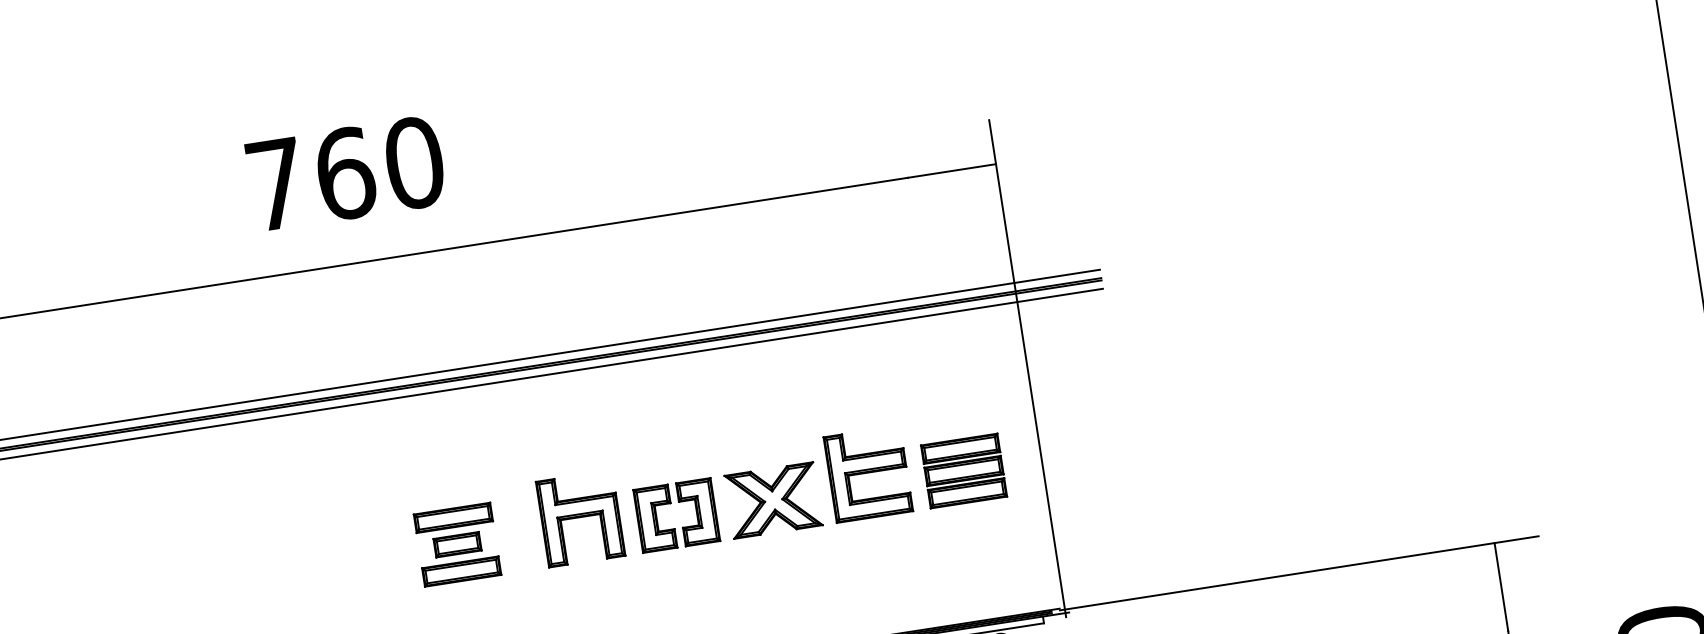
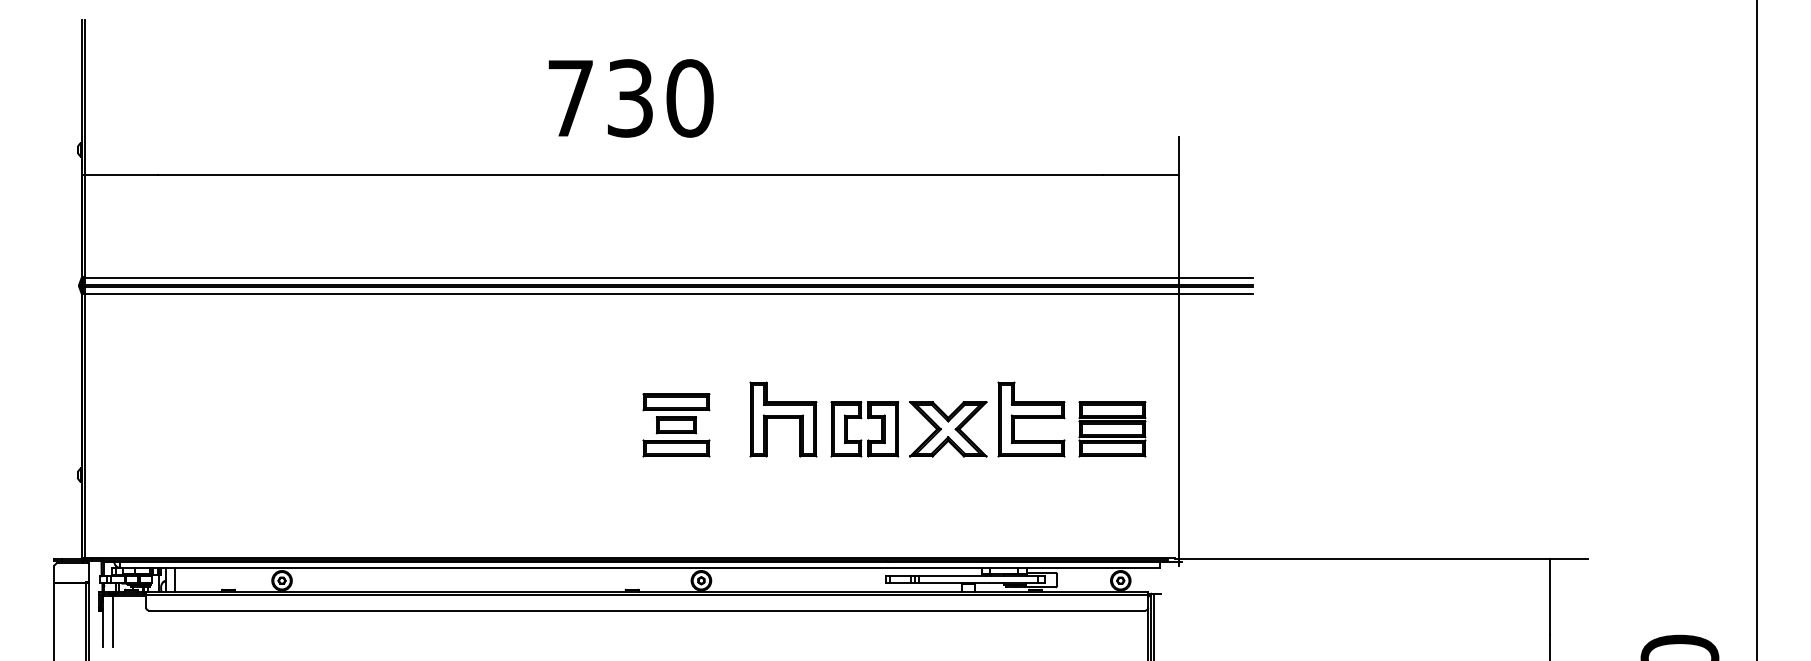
text: (345, 173) -> (630, 98), 760 -> 730

